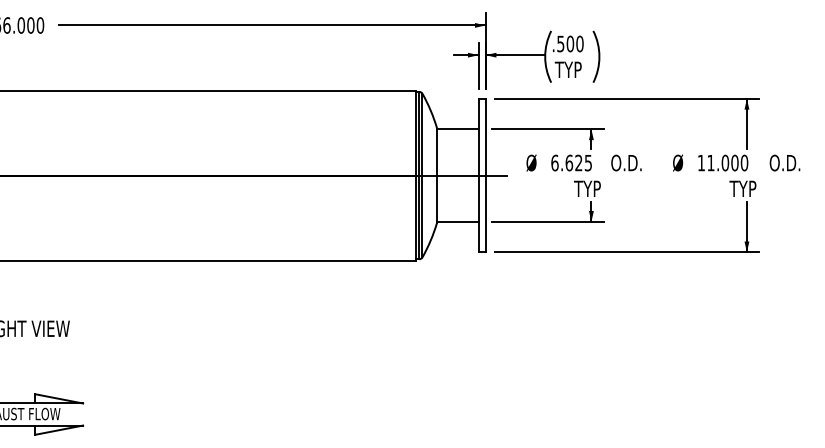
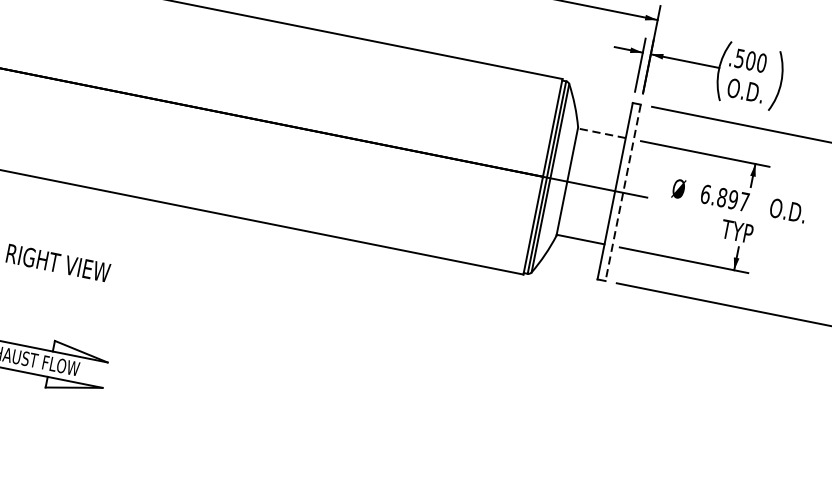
text: (570, 69) -> (745, 90), TYP -> O.D.
line: (457, 129) -> (601, 133), solid -> dashed
text: (578, 162) -> (732, 199), 6.625 -> 6.897
line: (485, 175) -> (622, 192), solid -> dashed

